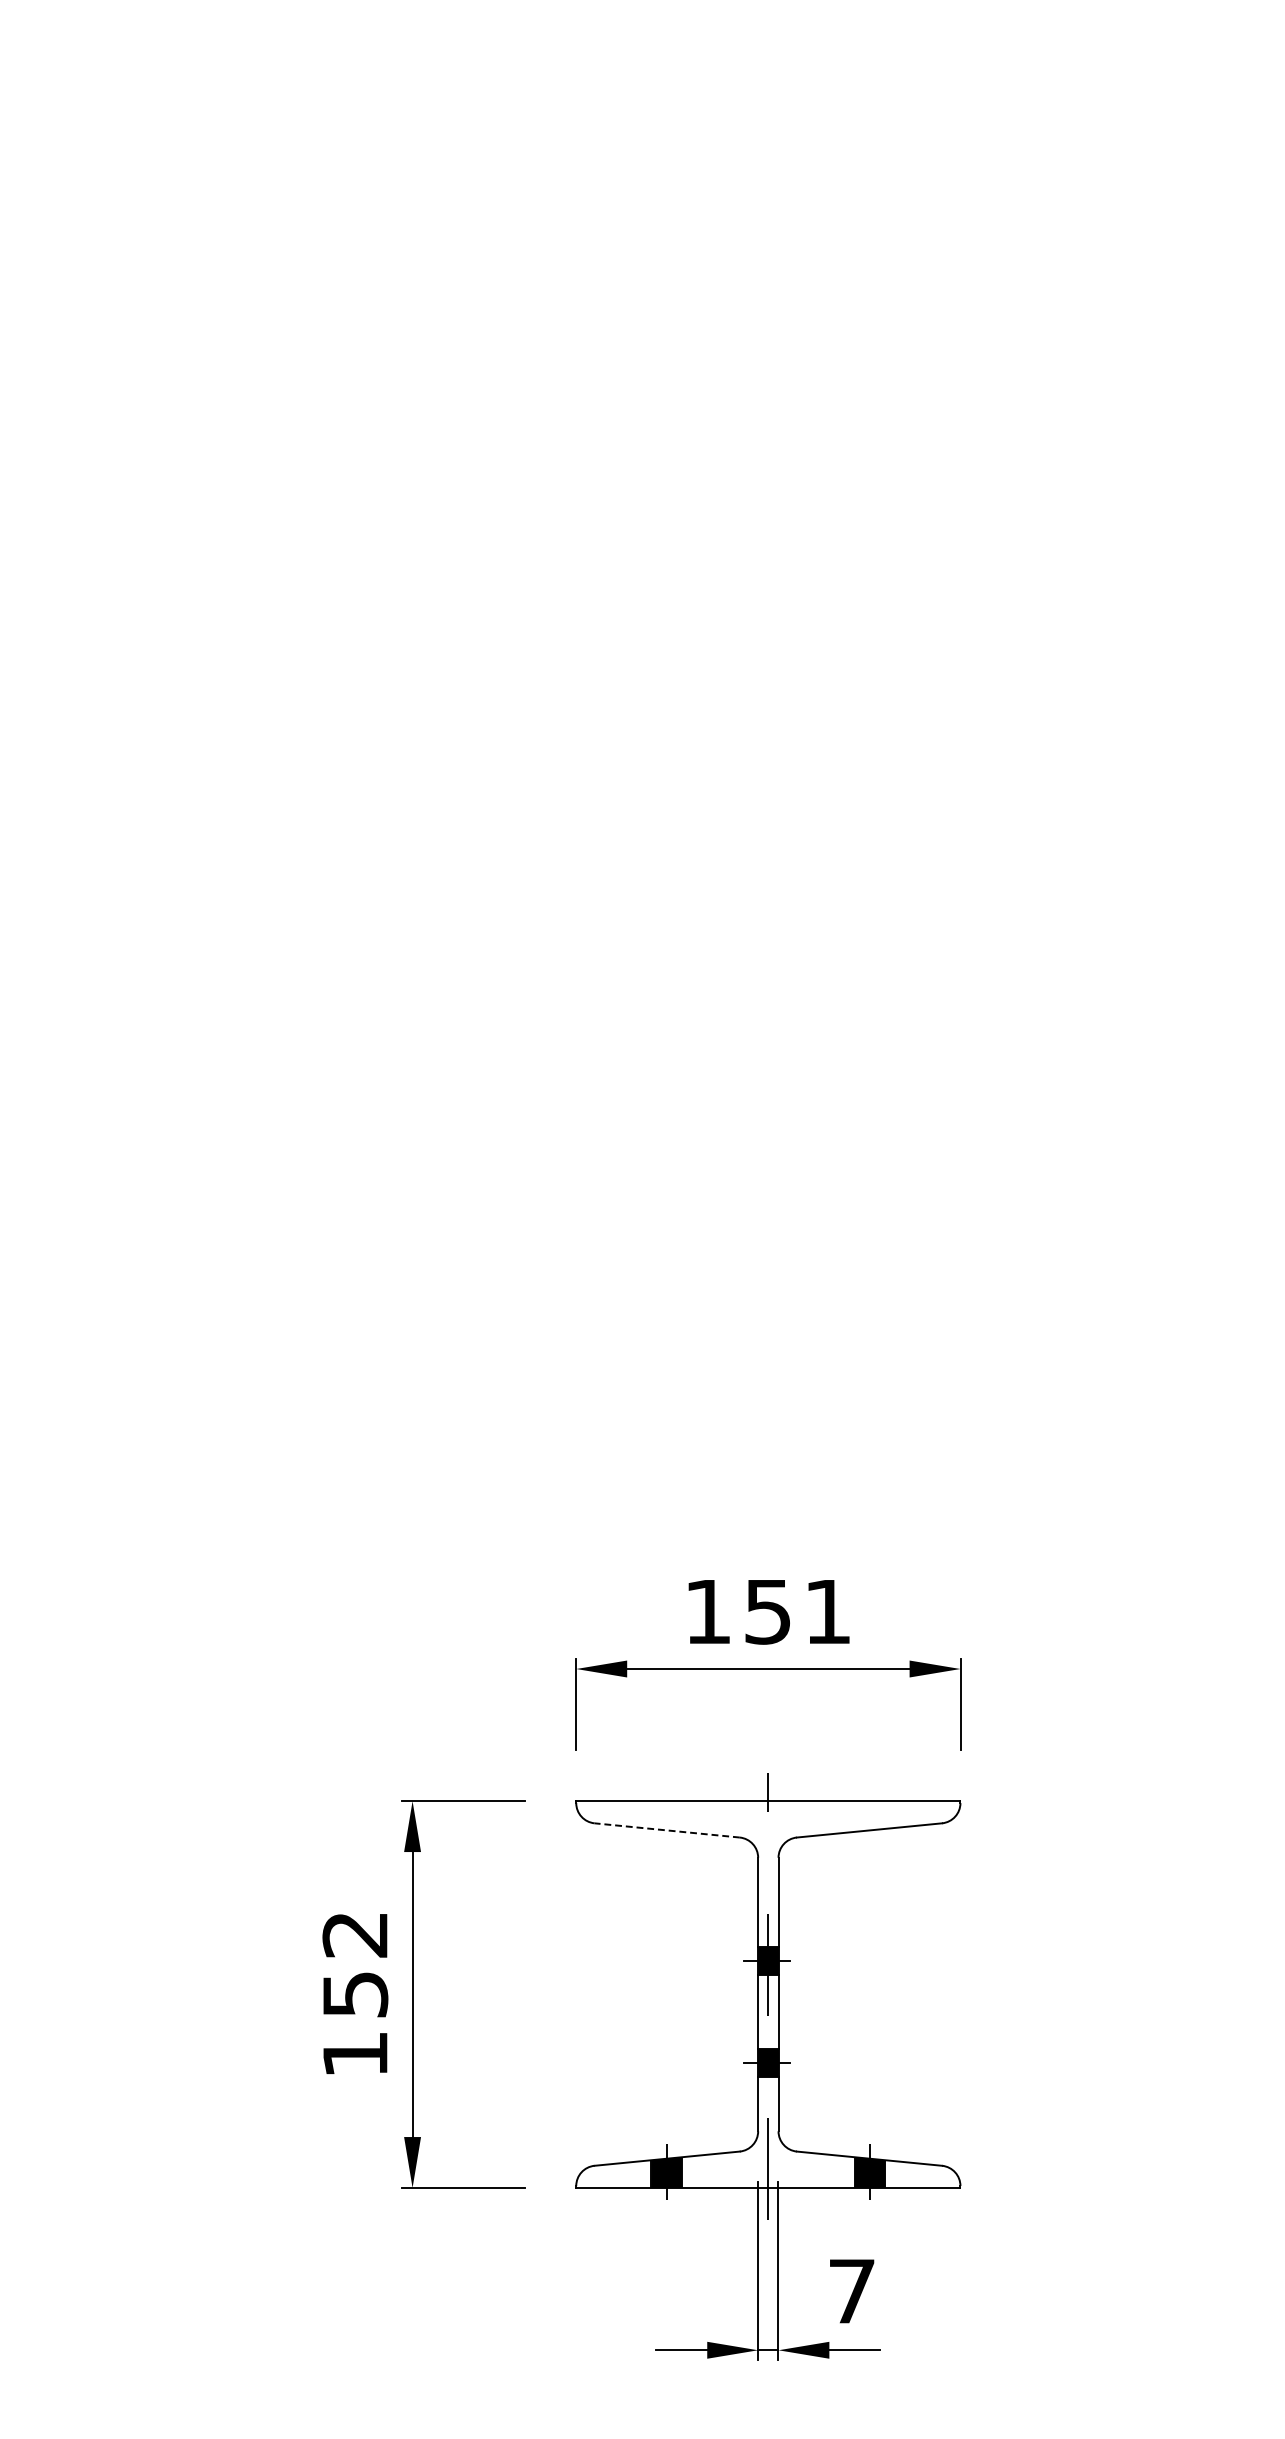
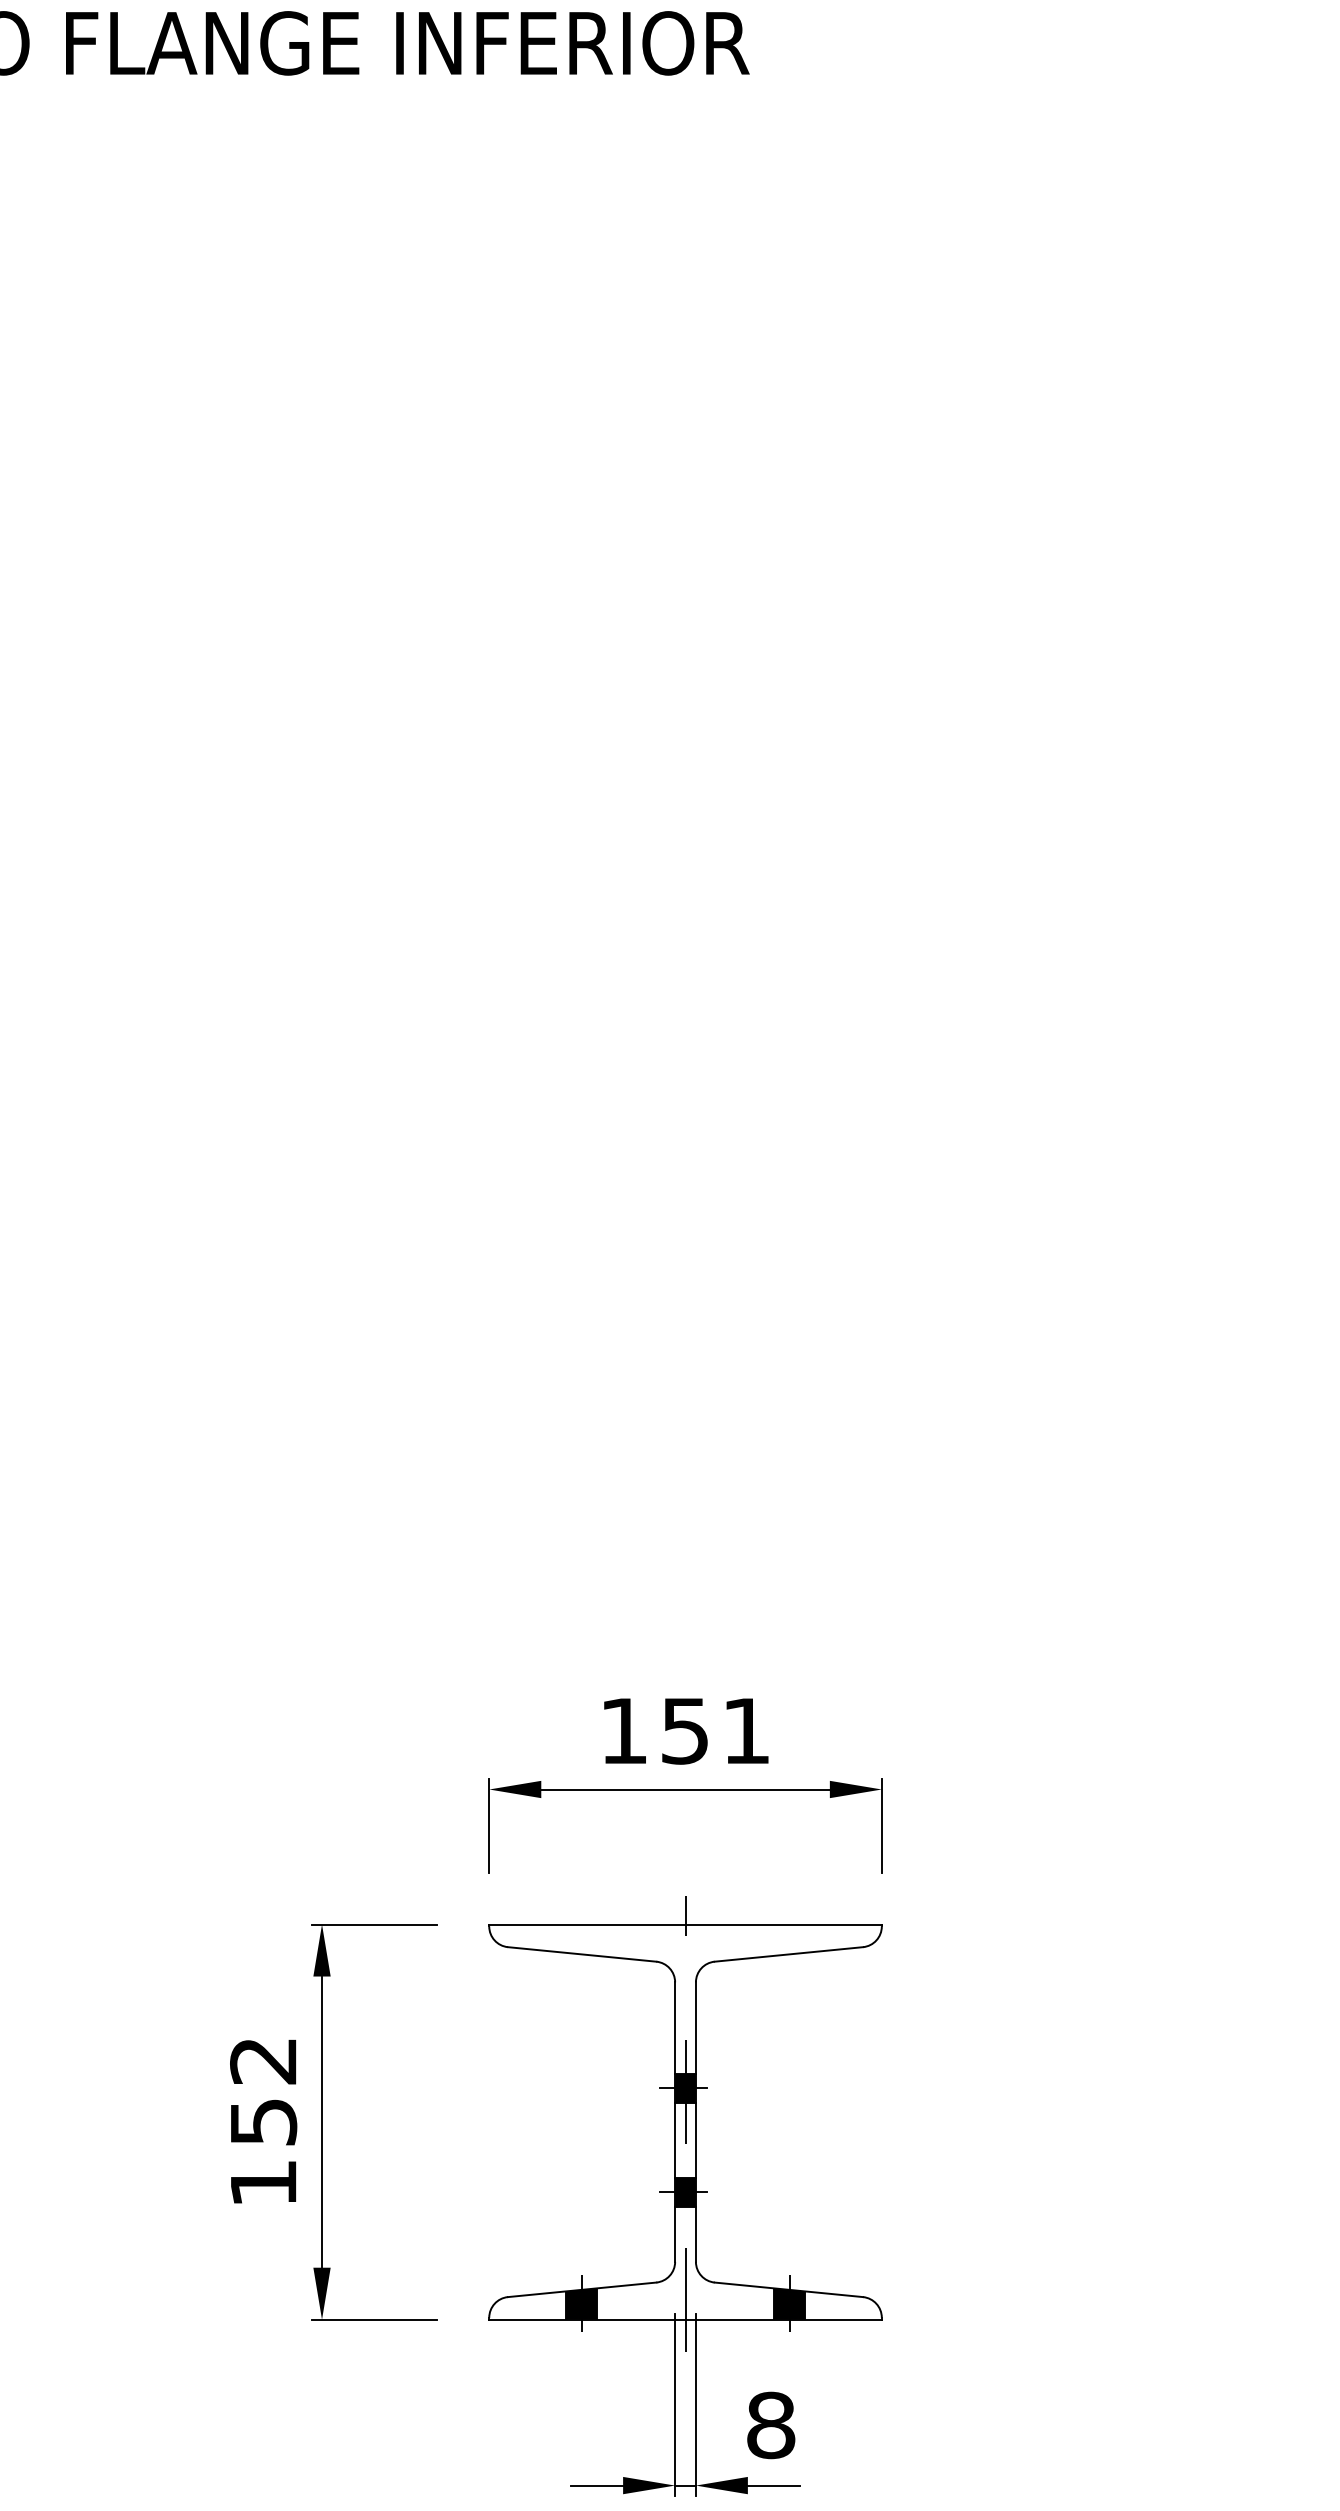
line: (667, 1830) -> (582, 1954), dashed -> solid
text: (852, 2291) -> (771, 2425), 7 -> 8

